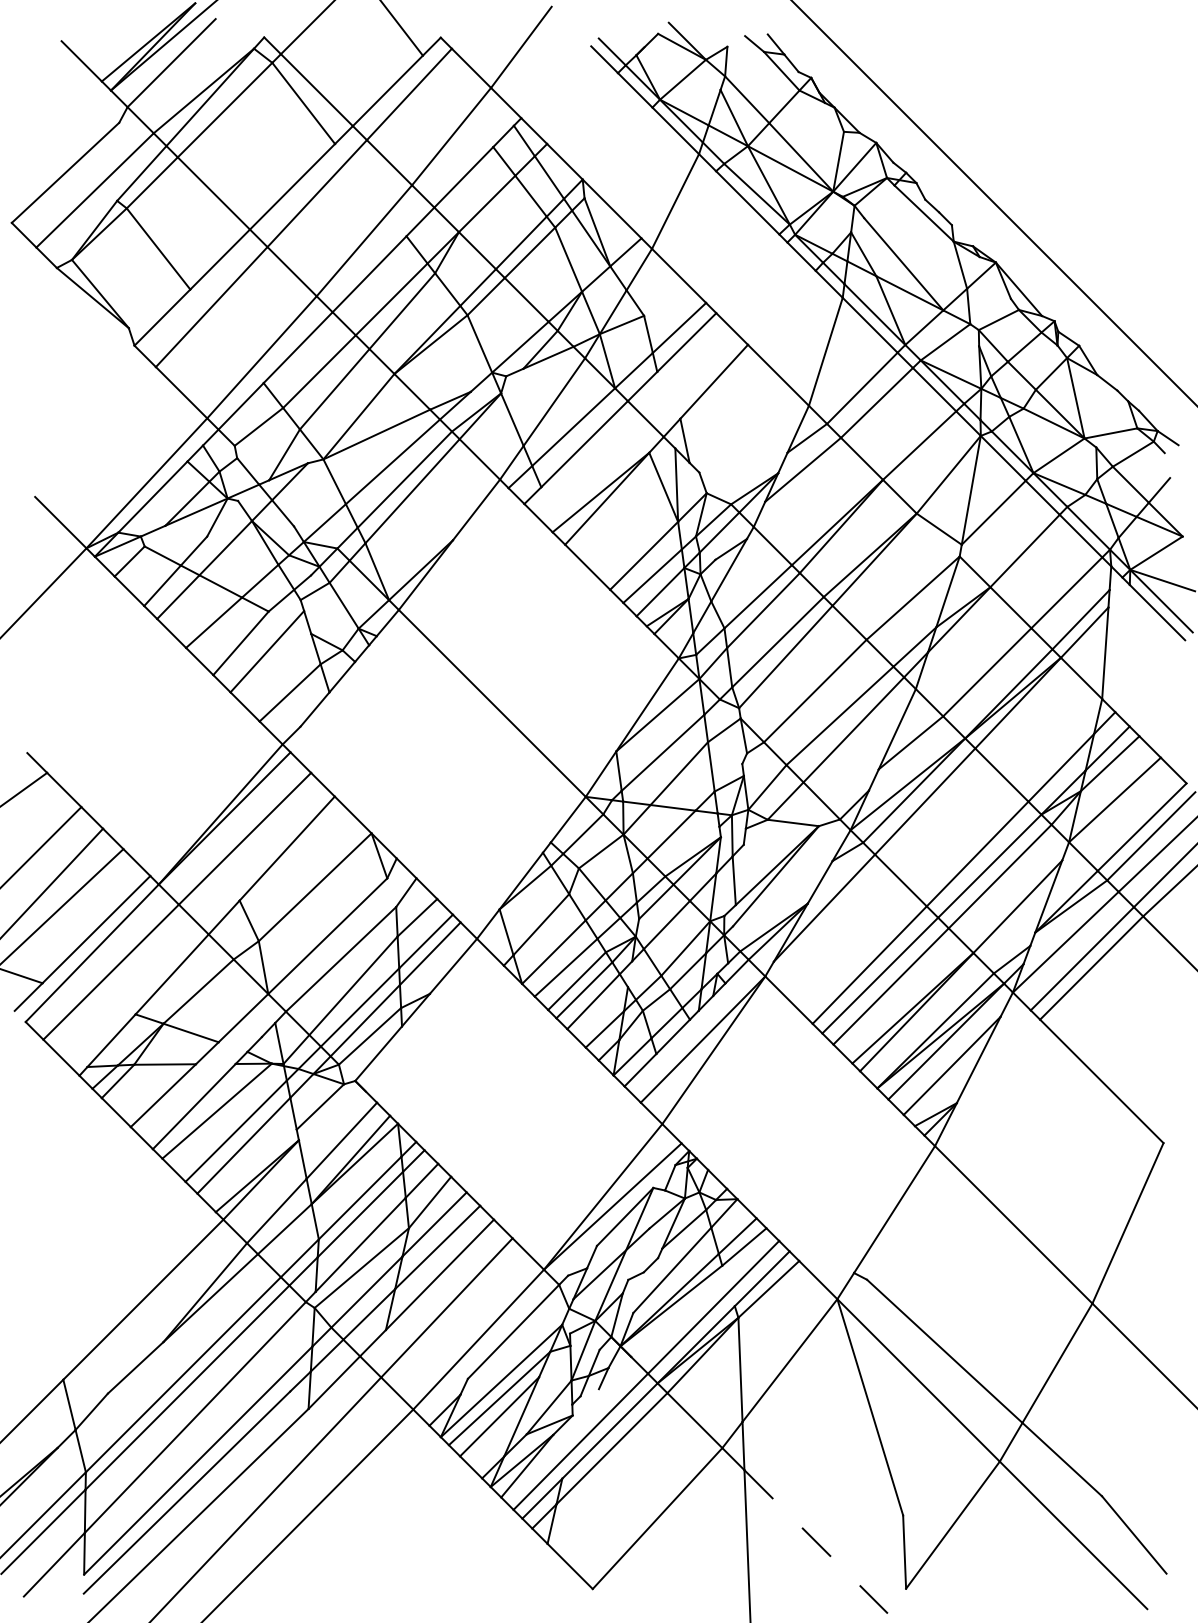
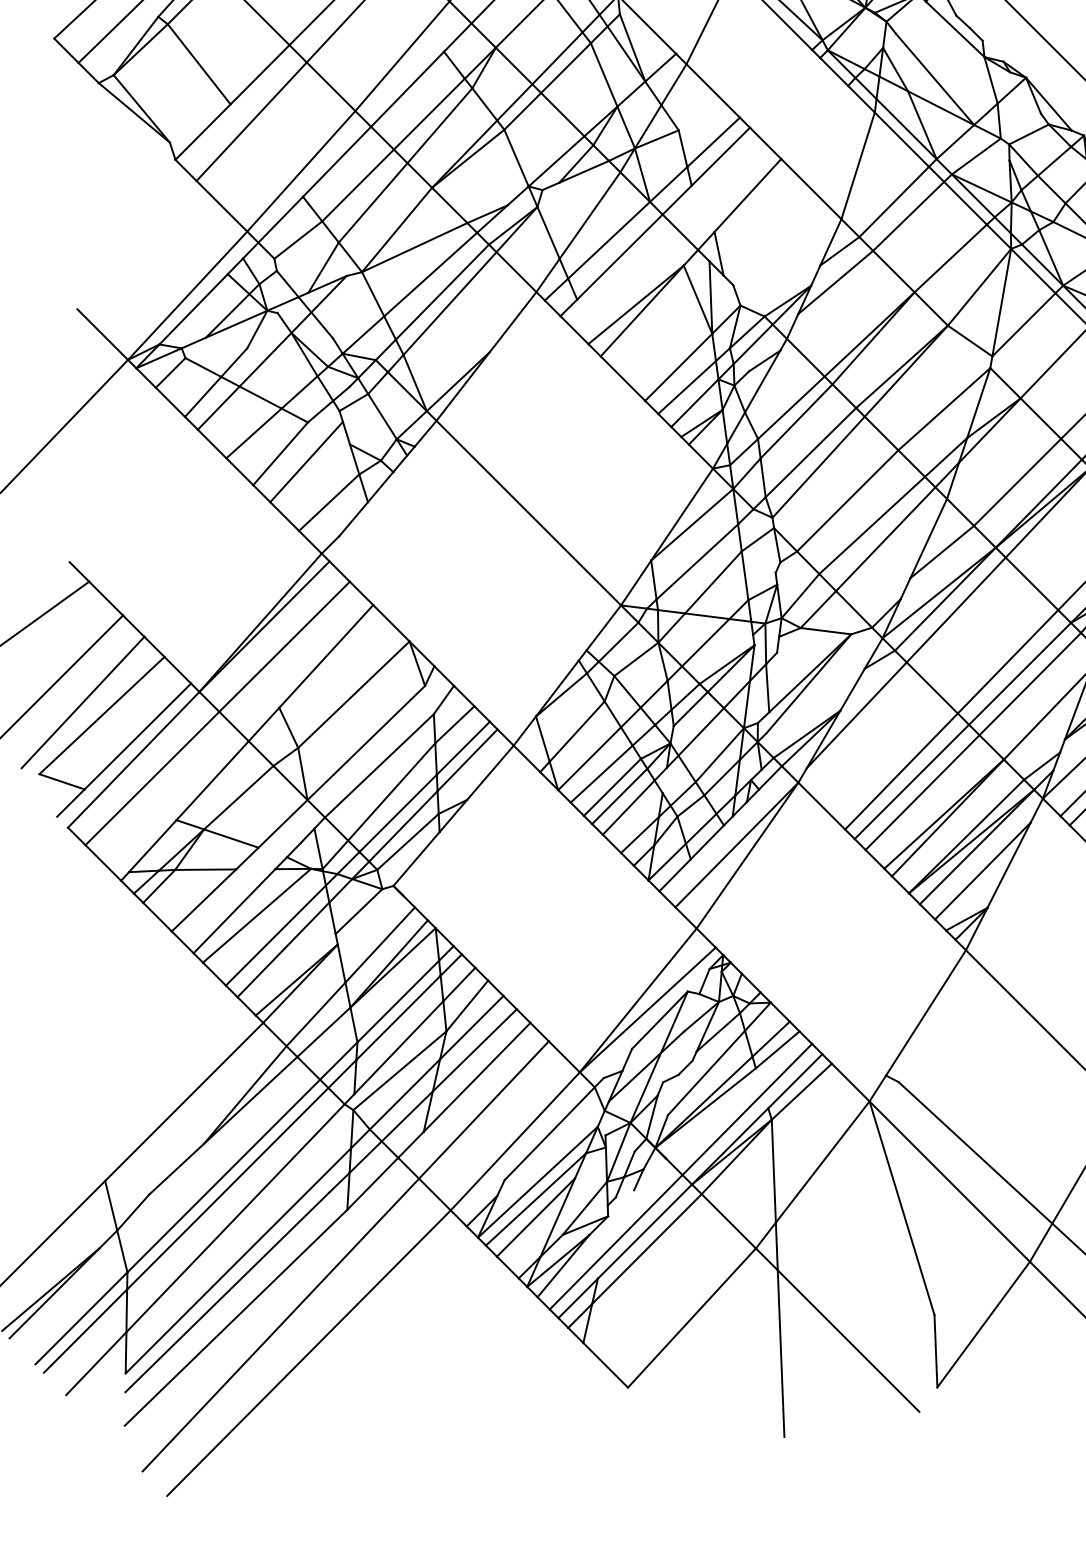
line: (816, 1542) -> (848, 1341), dashed -> solid

